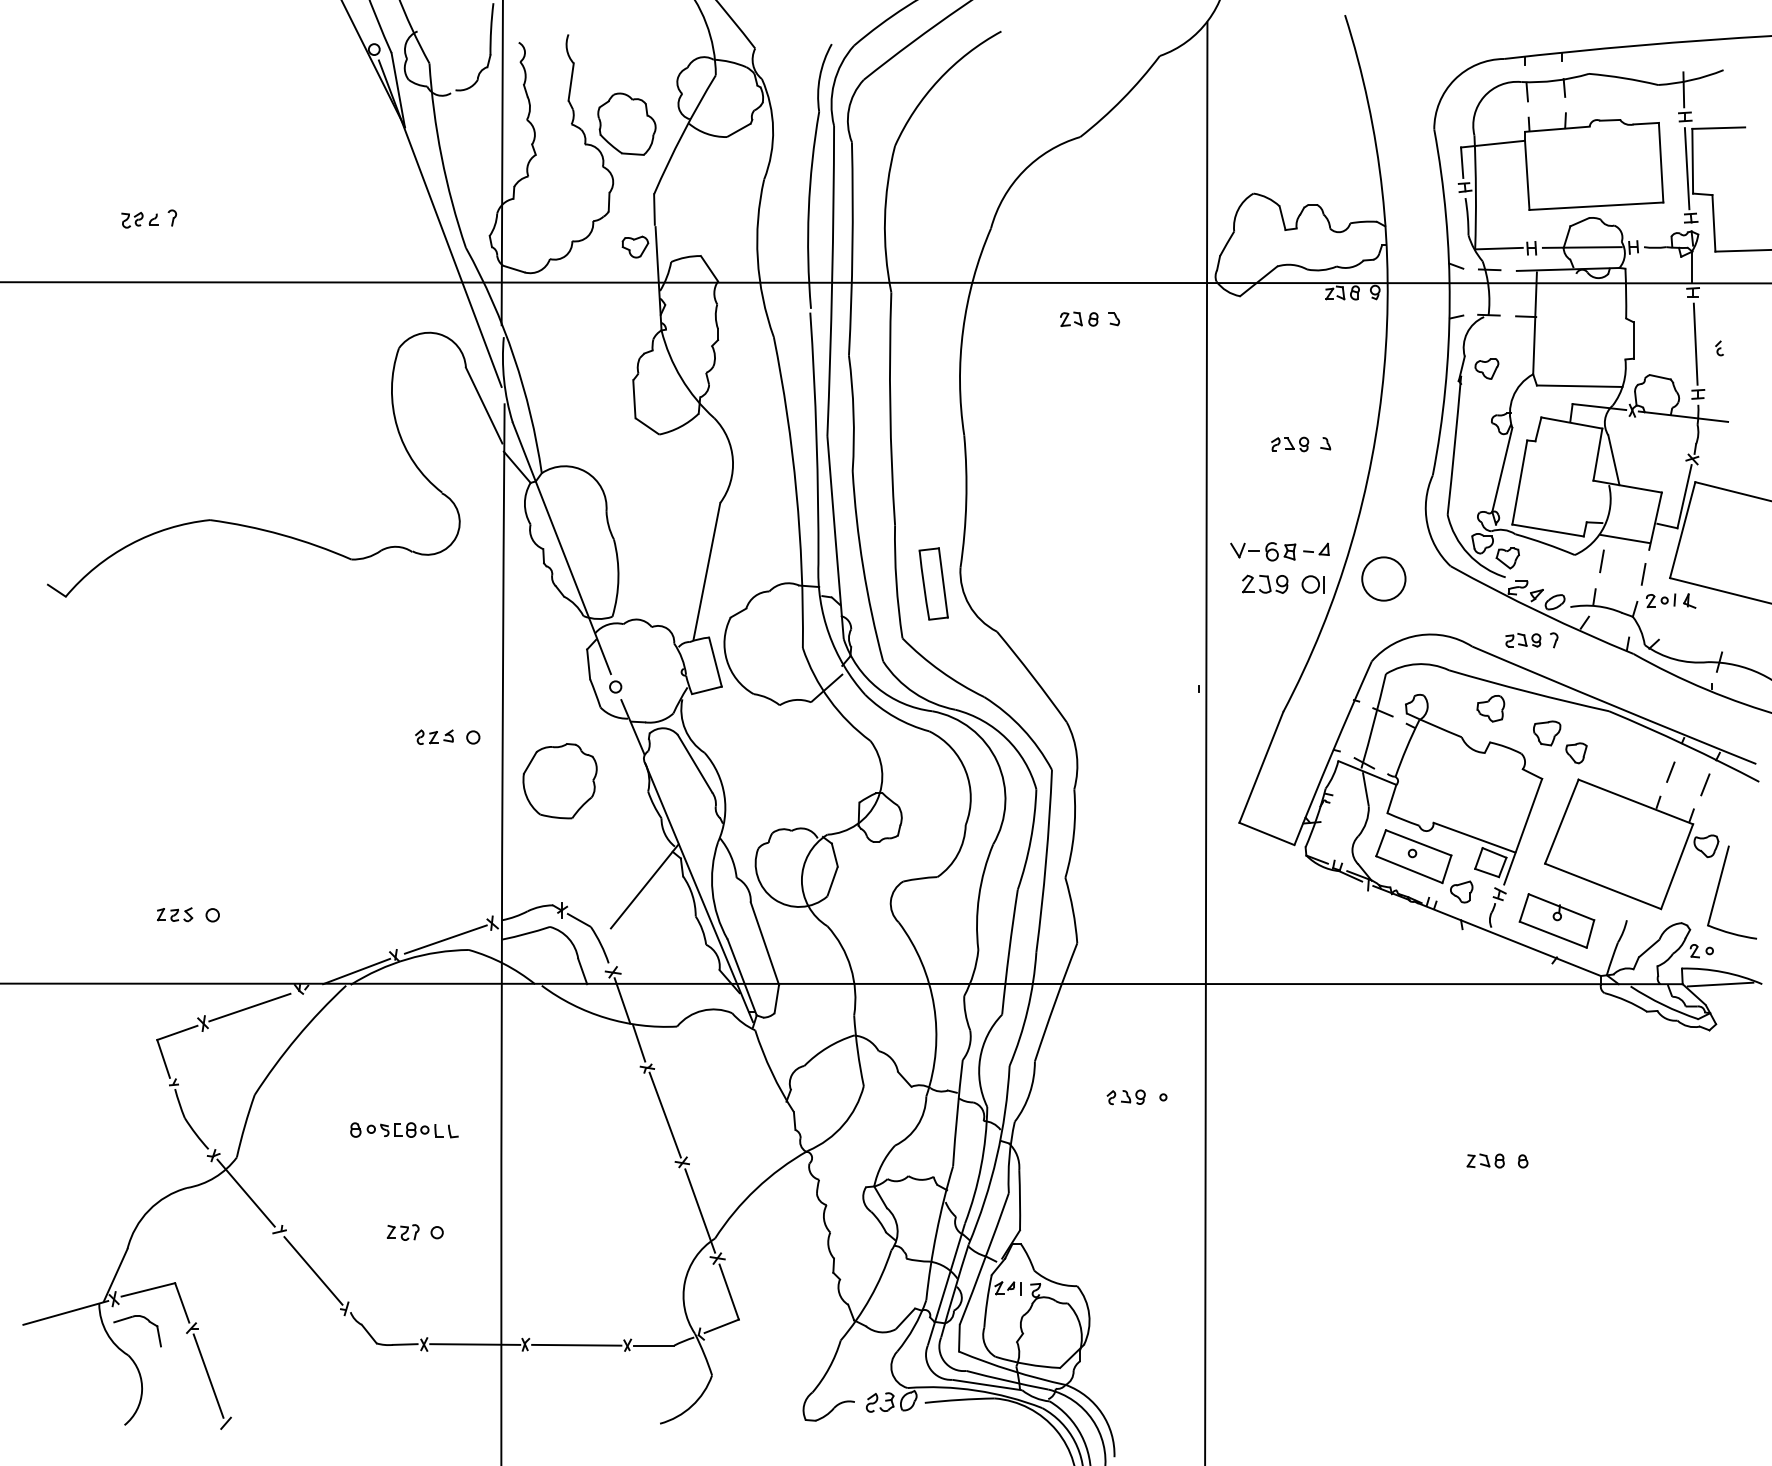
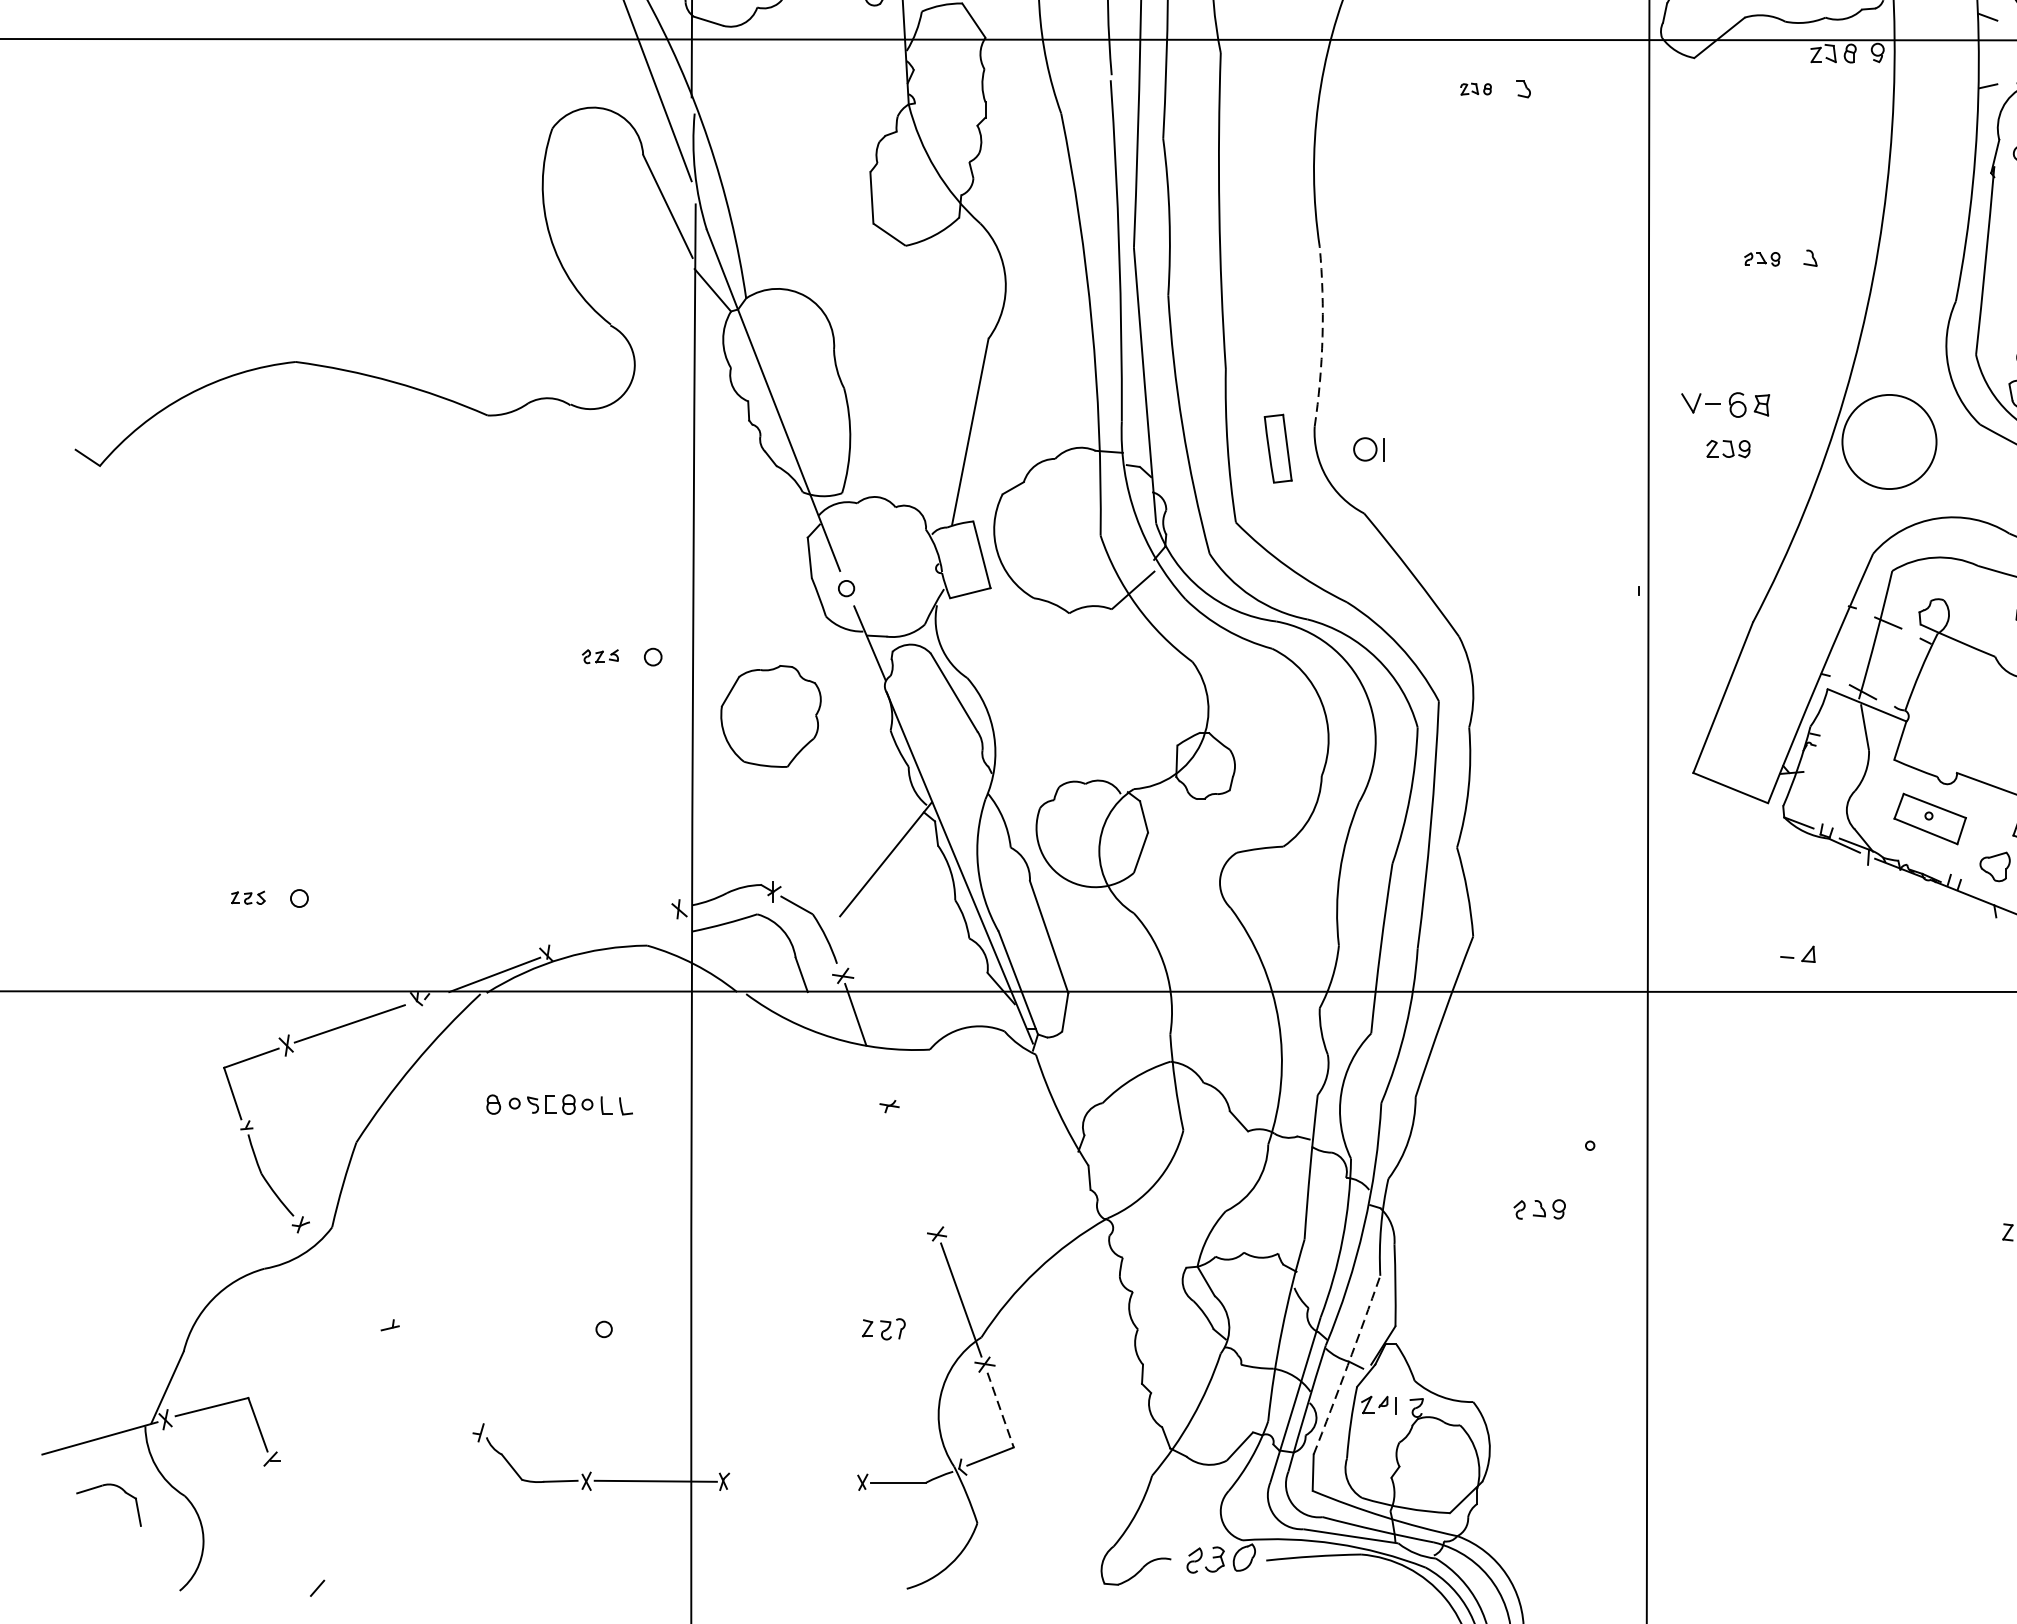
part: (1079, 318) -> (1476, 88), size x0.6
part: (1290, 444) -> (1762, 259), size x0.7
arc: (966, 501) -> (1322, 336), solid -> dashed
part: (1316, 548) -> (1798, 953), moved
circle: (1383, 578) -> (1888, 441), size x1.6
part: (933, 583) -> (1278, 448), size x0.7
part: (1265, 583) -> (1728, 448), size x0.7
part: (1312, 584) -> (1367, 449), moved
part: (434, 736) -> (600, 655), size x0.7
part: (1413, 856) -> (1929, 818), size x0.7
part: (175, 914) -> (248, 897), size x0.7
line: (445, 939) -> (615, 931), removed
line: (639, 1043) -> (878, 1072), removed
part: (1125, 1097) -> (1538, 1209), moved
line: (664, 1114) -> (912, 1168), removed
part: (404, 1130) -> (559, 1105), moved
line: (245, 1192) -> (343, 1274), removed
part: (402, 1232) -> (882, 1329), moved
arc: (984, 1259) -> (1347, 1365), solid -> dashed
line: (313, 1270) -> (436, 1380), removed
line: (729, 1292) -> (1001, 1410), solid -> dashed
part: (148, 1322) -> (123, 1493), moved
line: (576, 1344) -> (793, 1481), removed
line: (208, 1375) -> (293, 1523), removed

